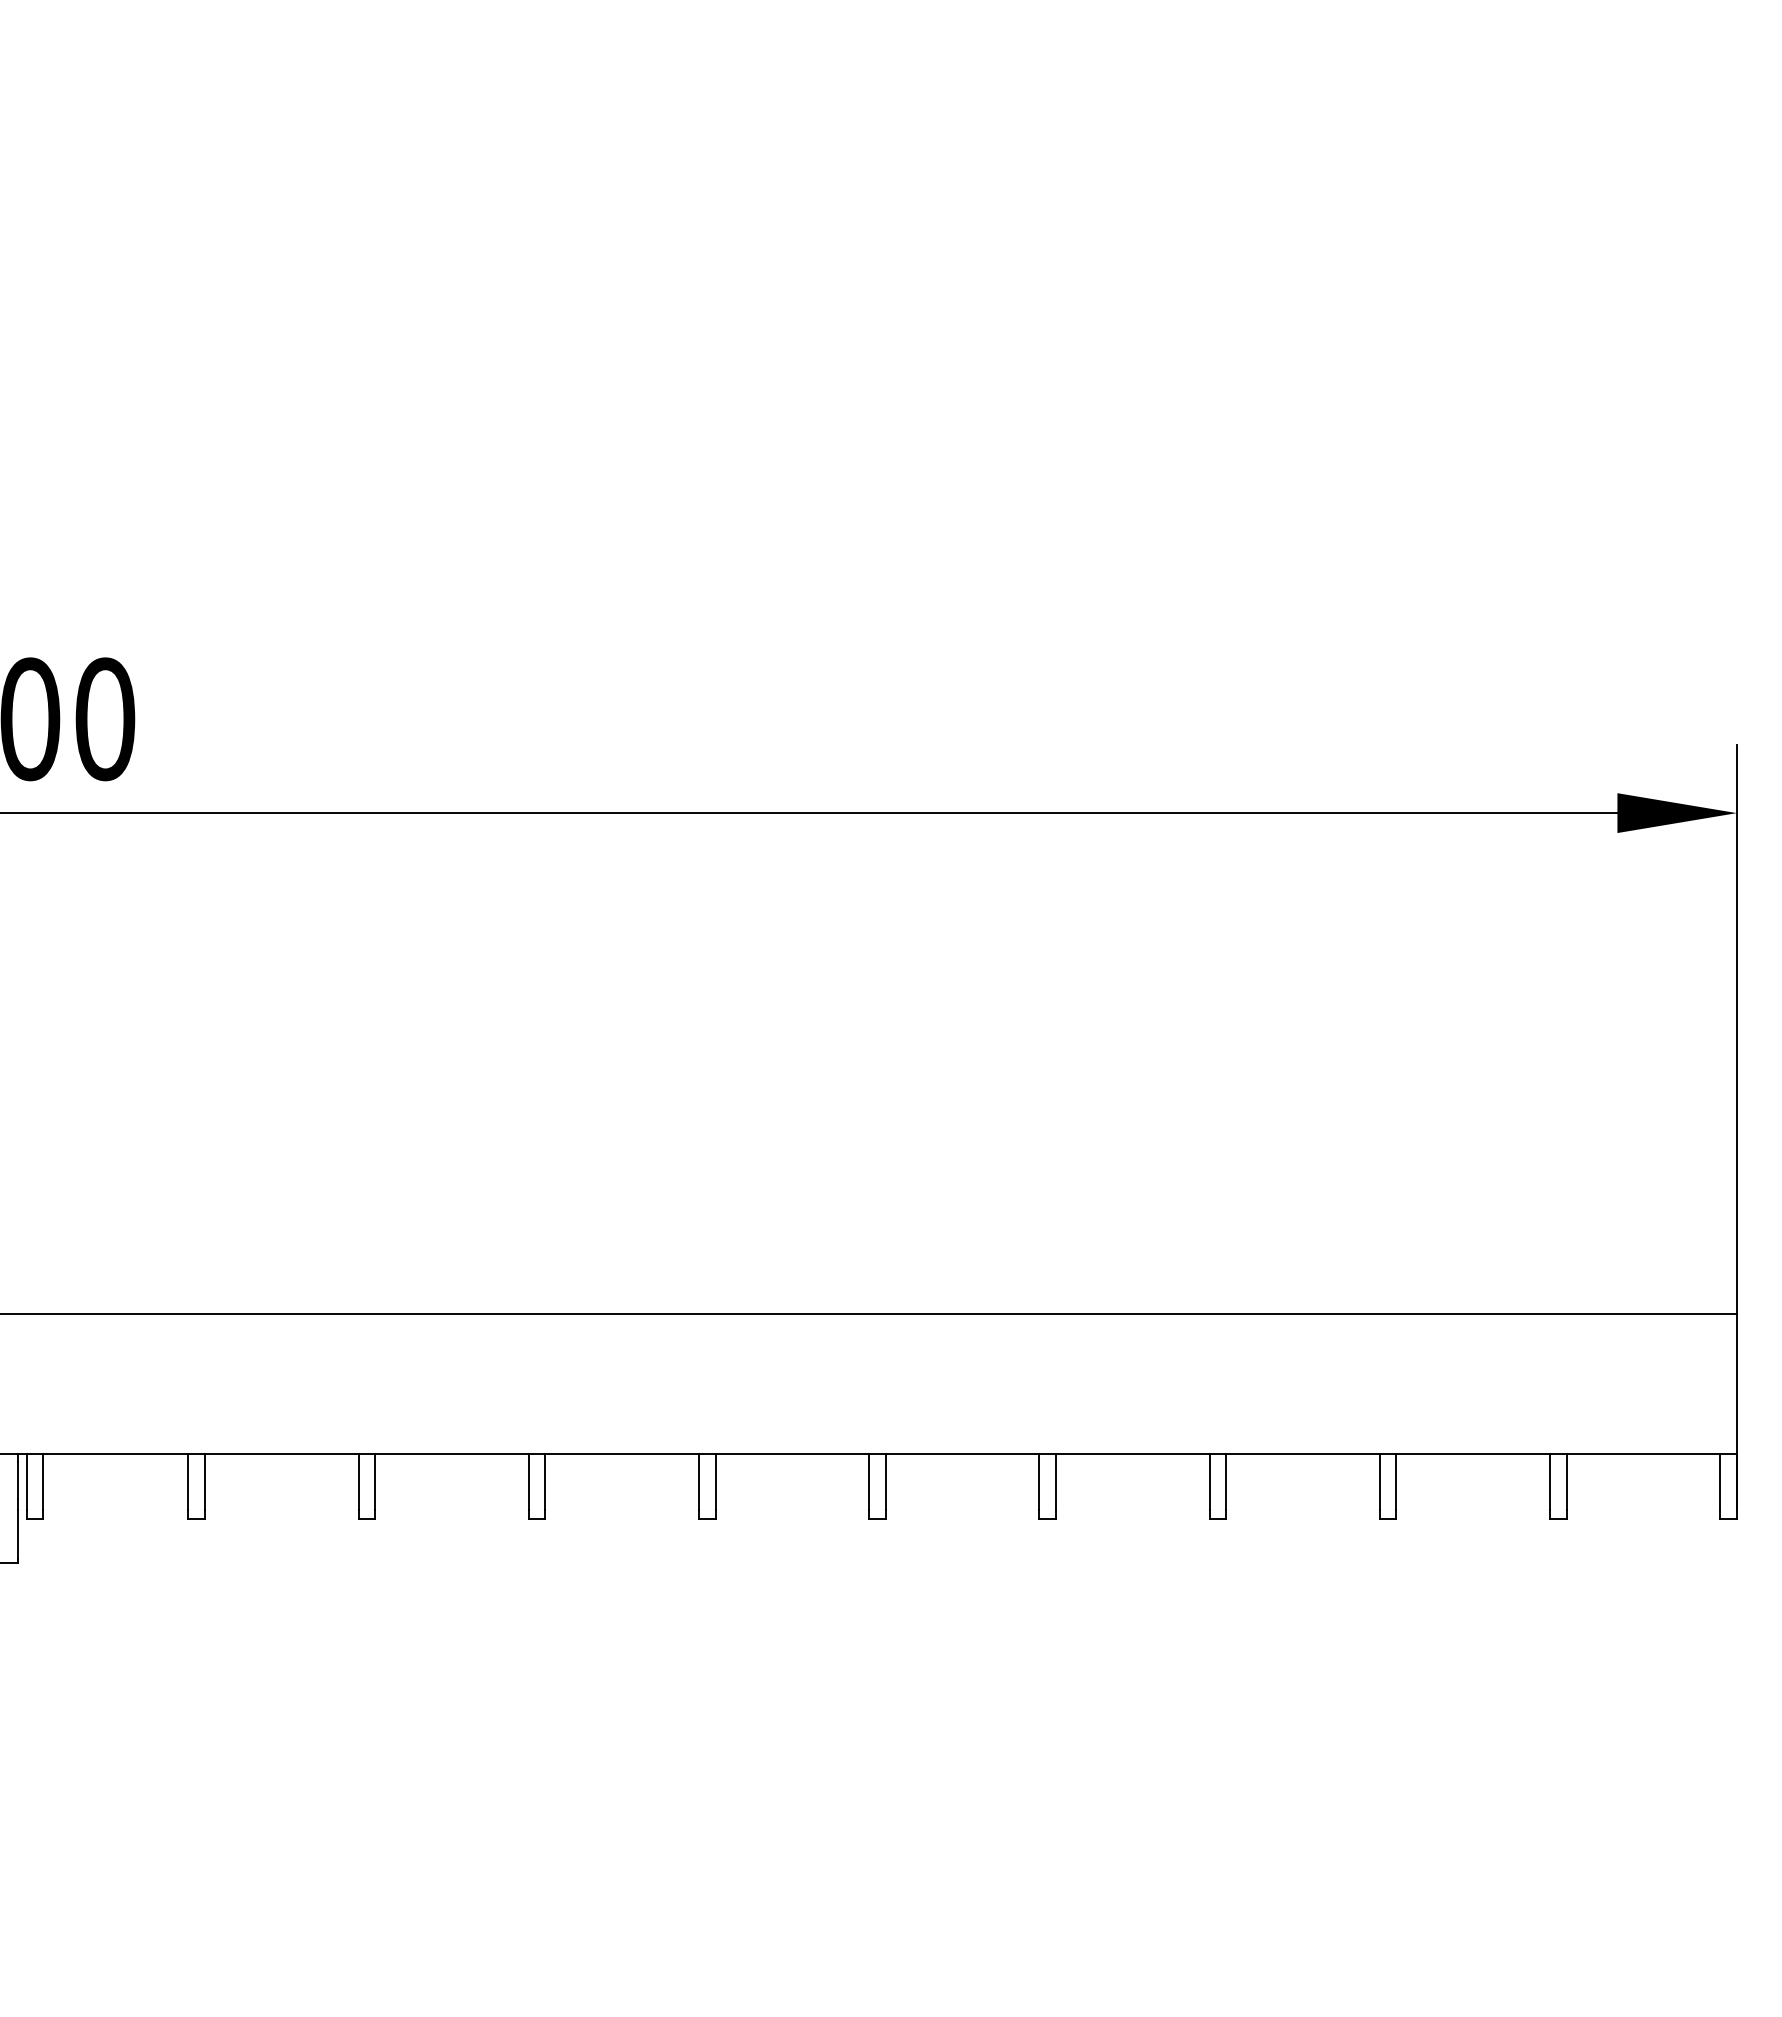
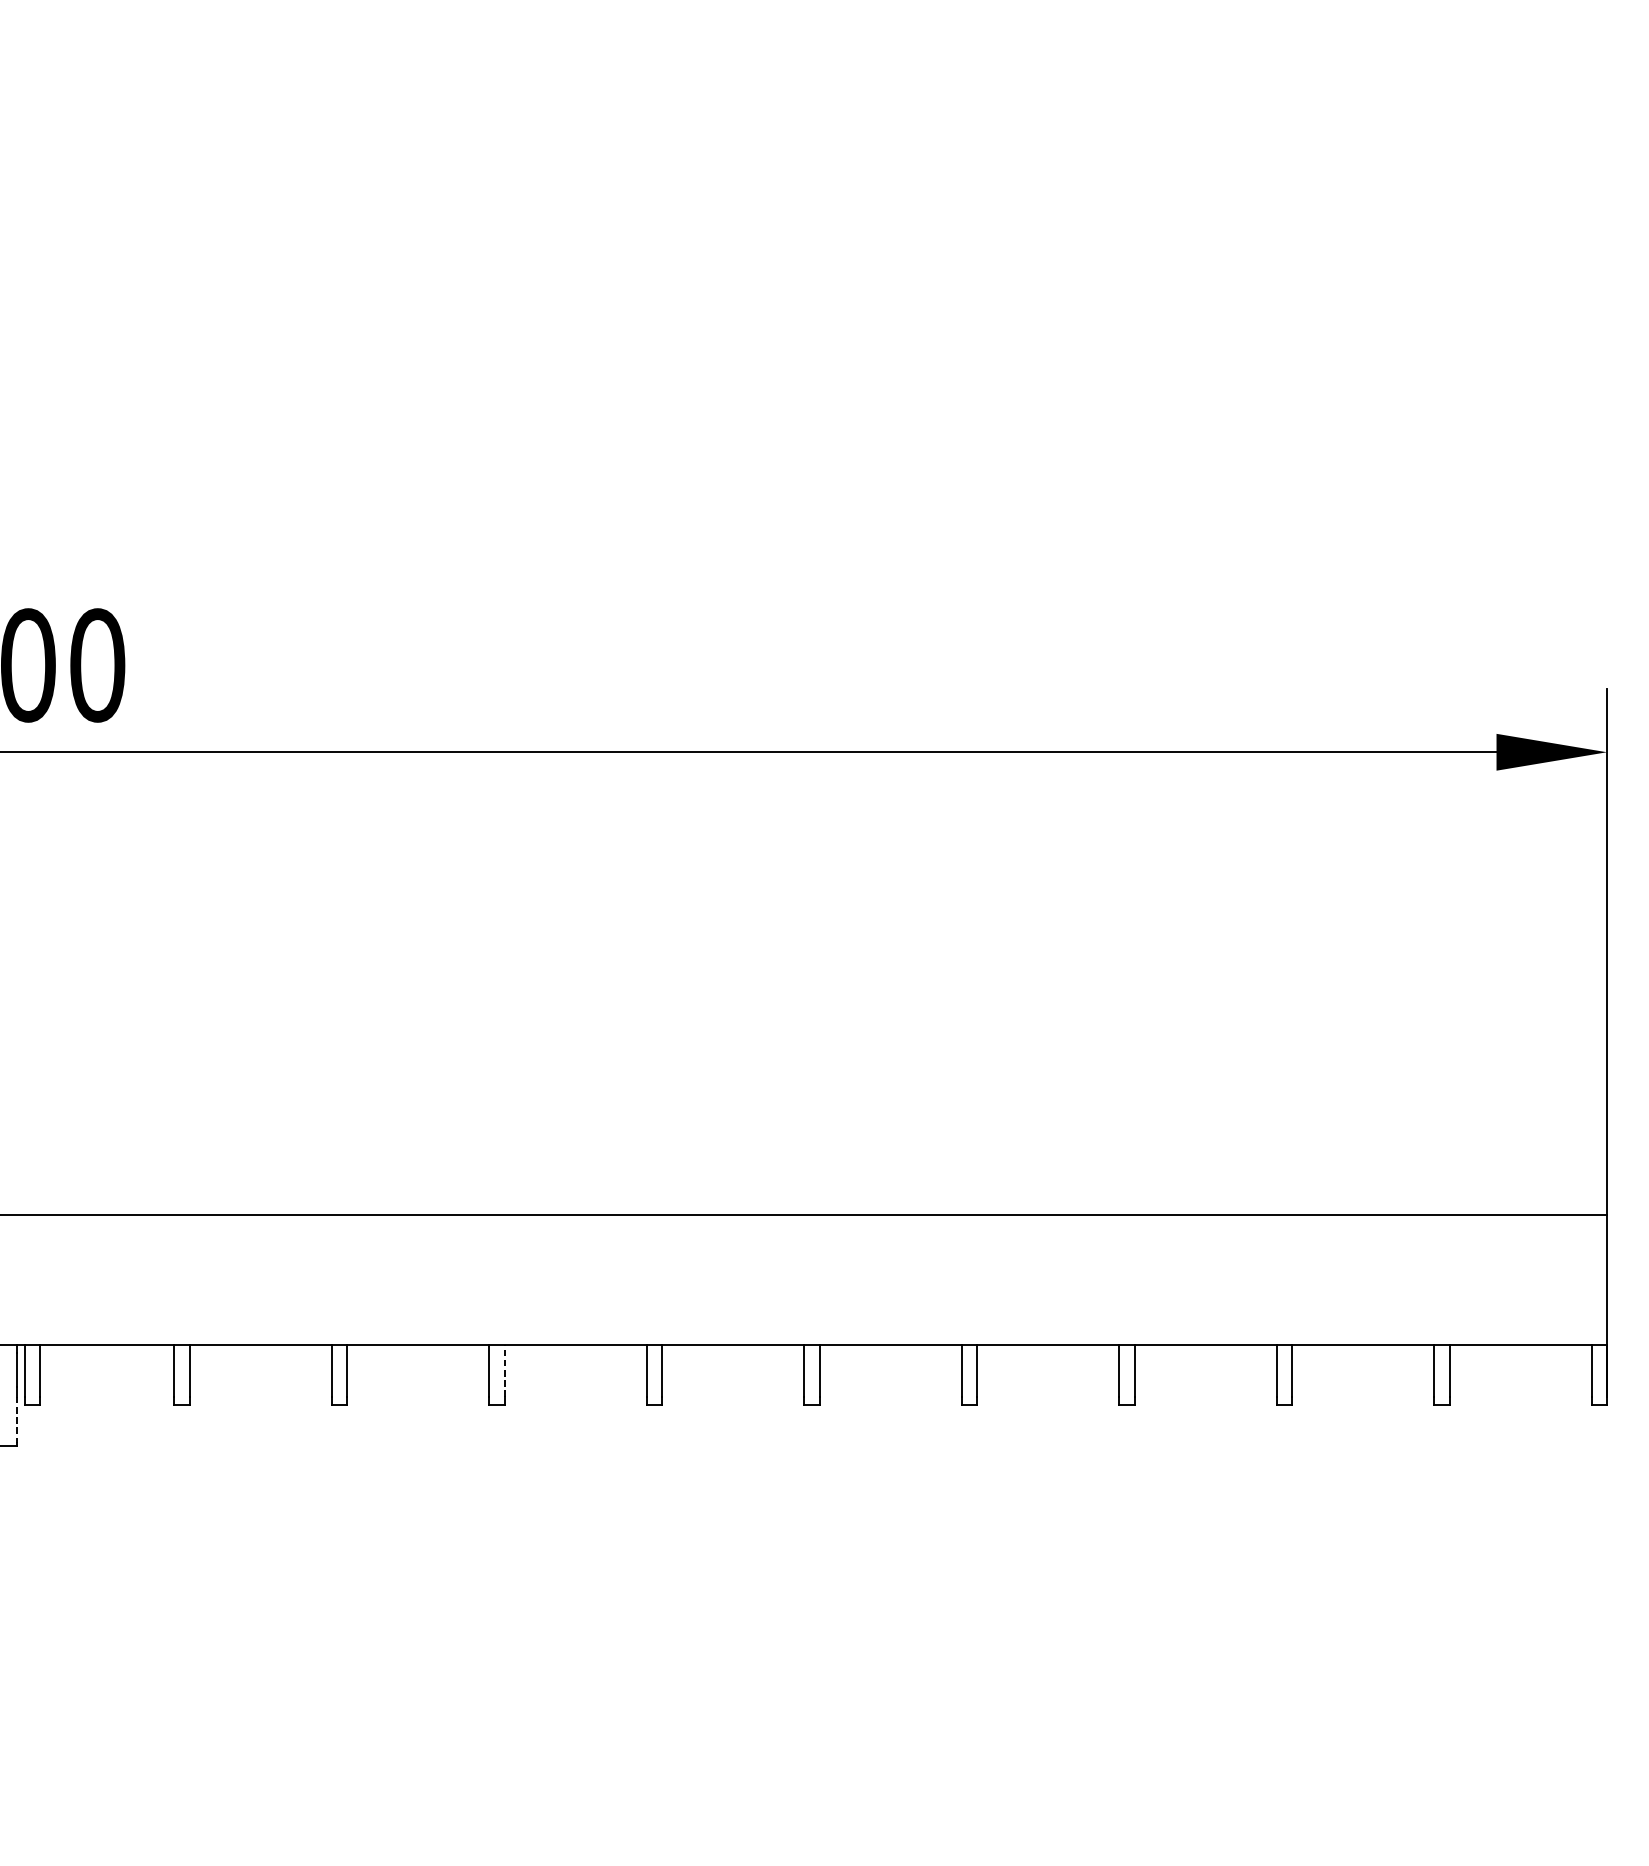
line: (545, 1481) -> (504, 1370), solid -> dashed
line: (18, 1534) -> (17, 1419), solid -> dashed

